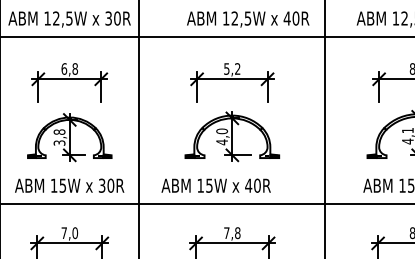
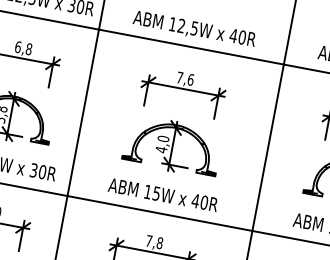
text: (248, 19) -> (194, 29), moved
text: (232, 68) -> (185, 78), 5,2 -> 7,6
text: (215, 185) -> (162, 194), moved

